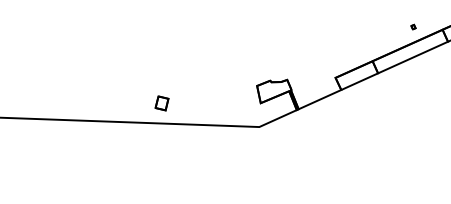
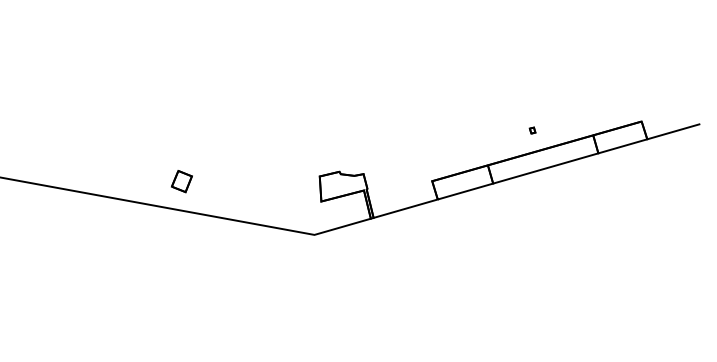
part: (413, 27) -> (532, 130), moved

